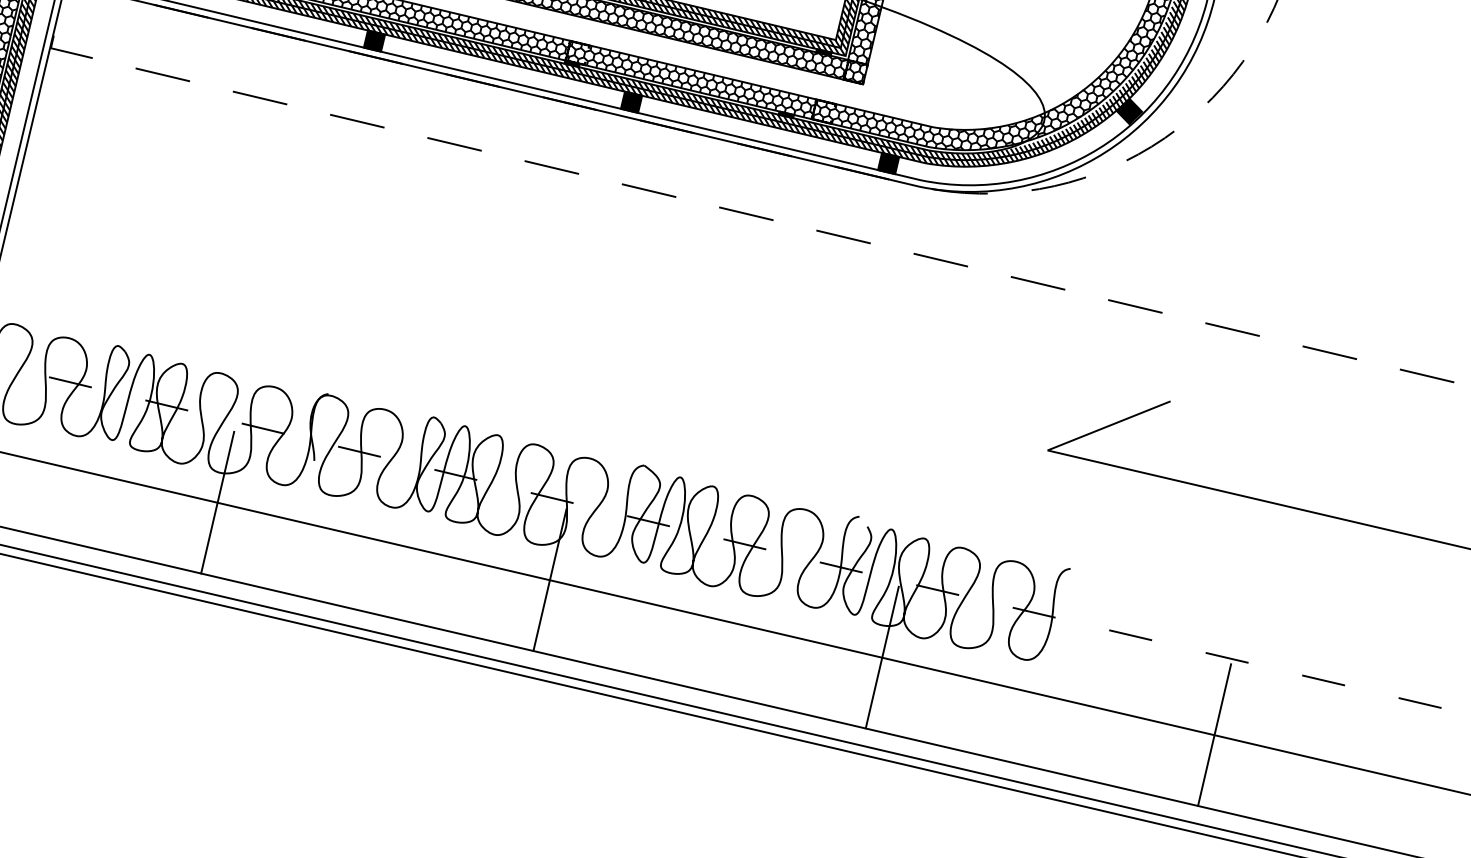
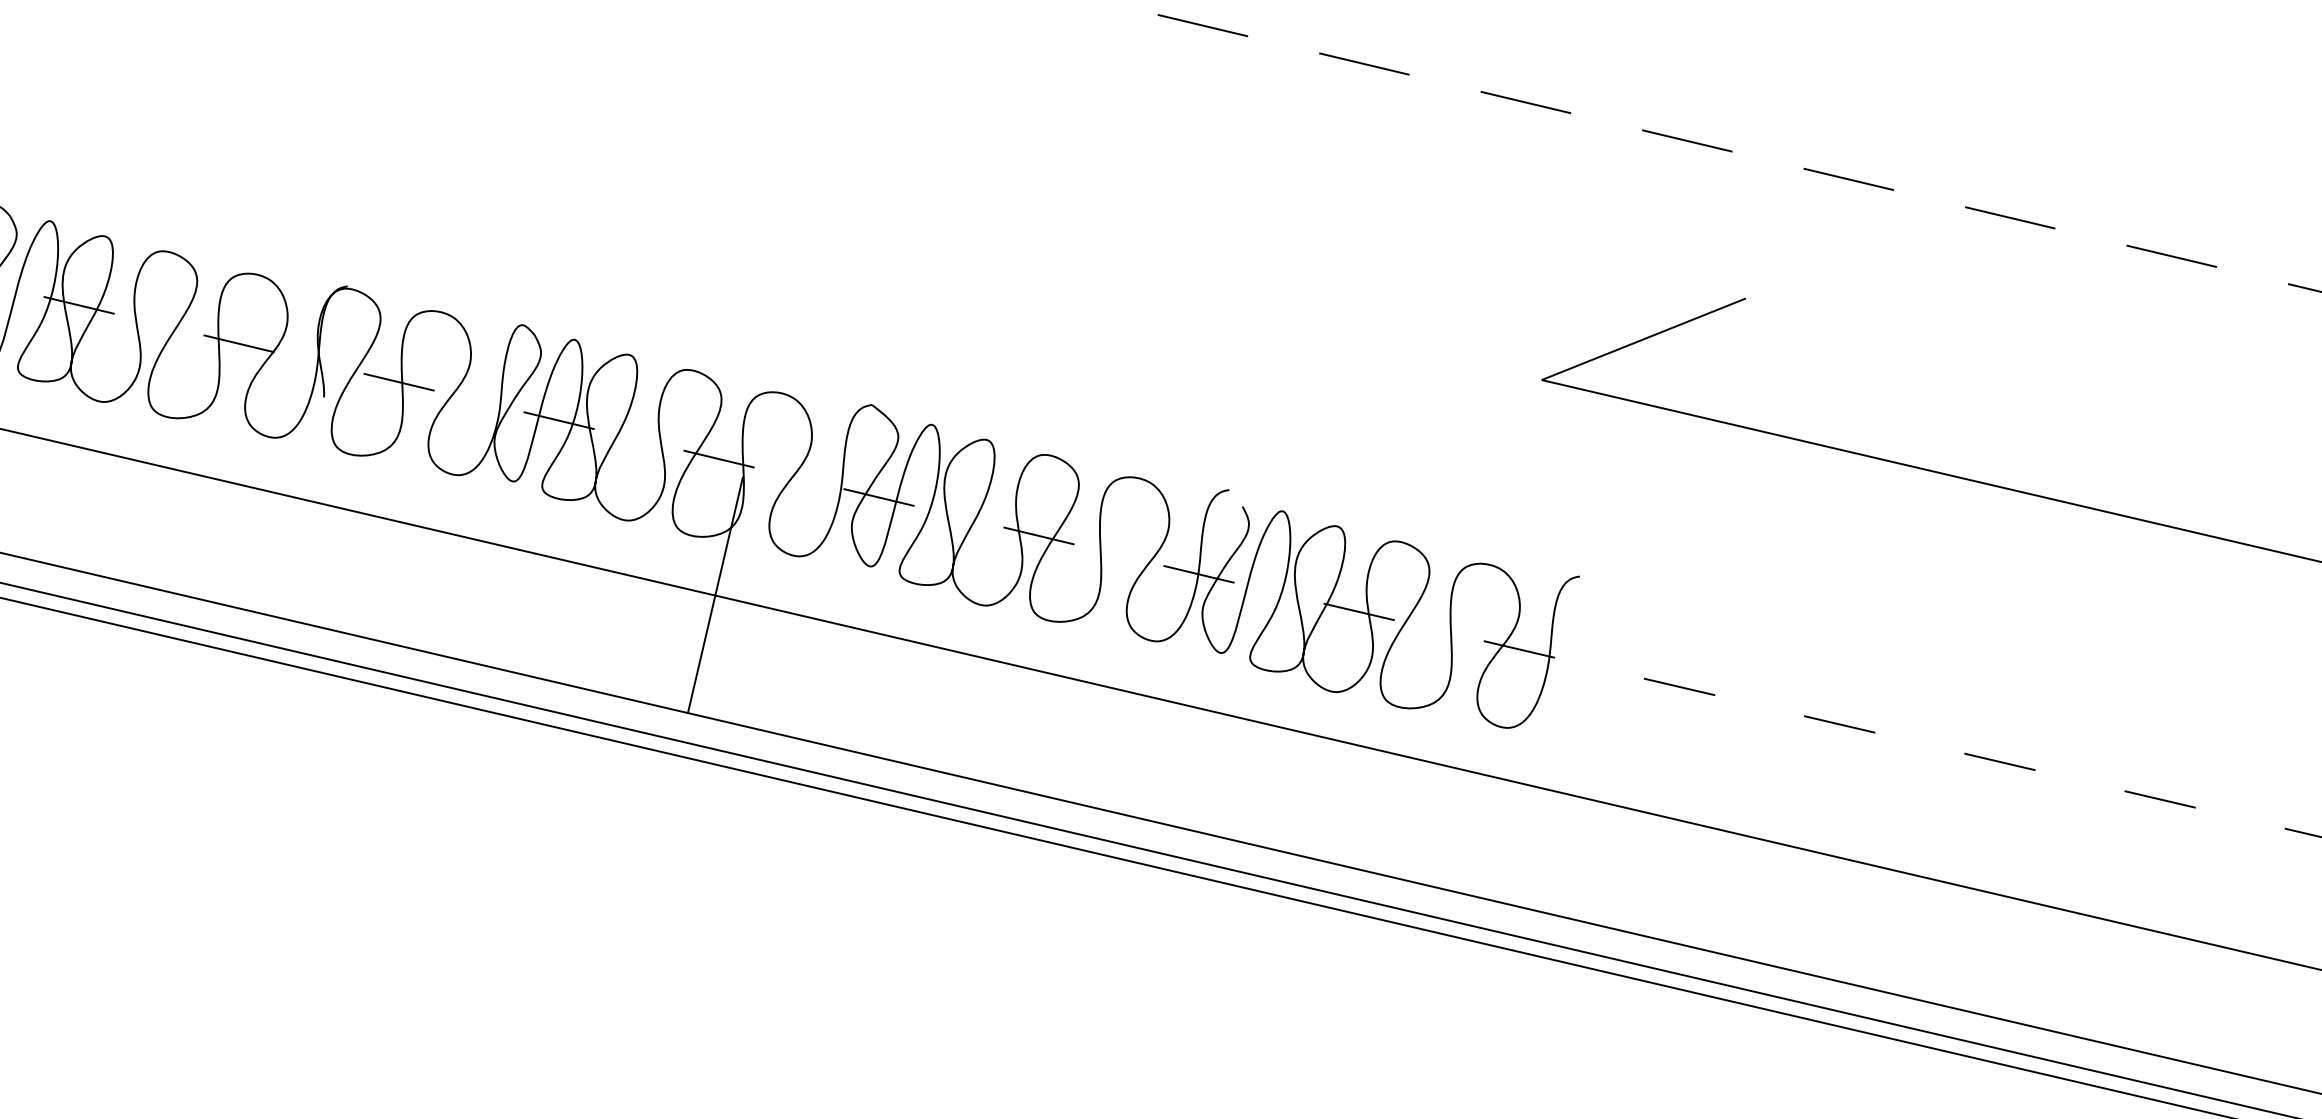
line: (217, 502) -> (163, 466), removed
line: (881, 657) -> (1265, 723), removed
line: (1214, 734) -> (1818, 851), removed

